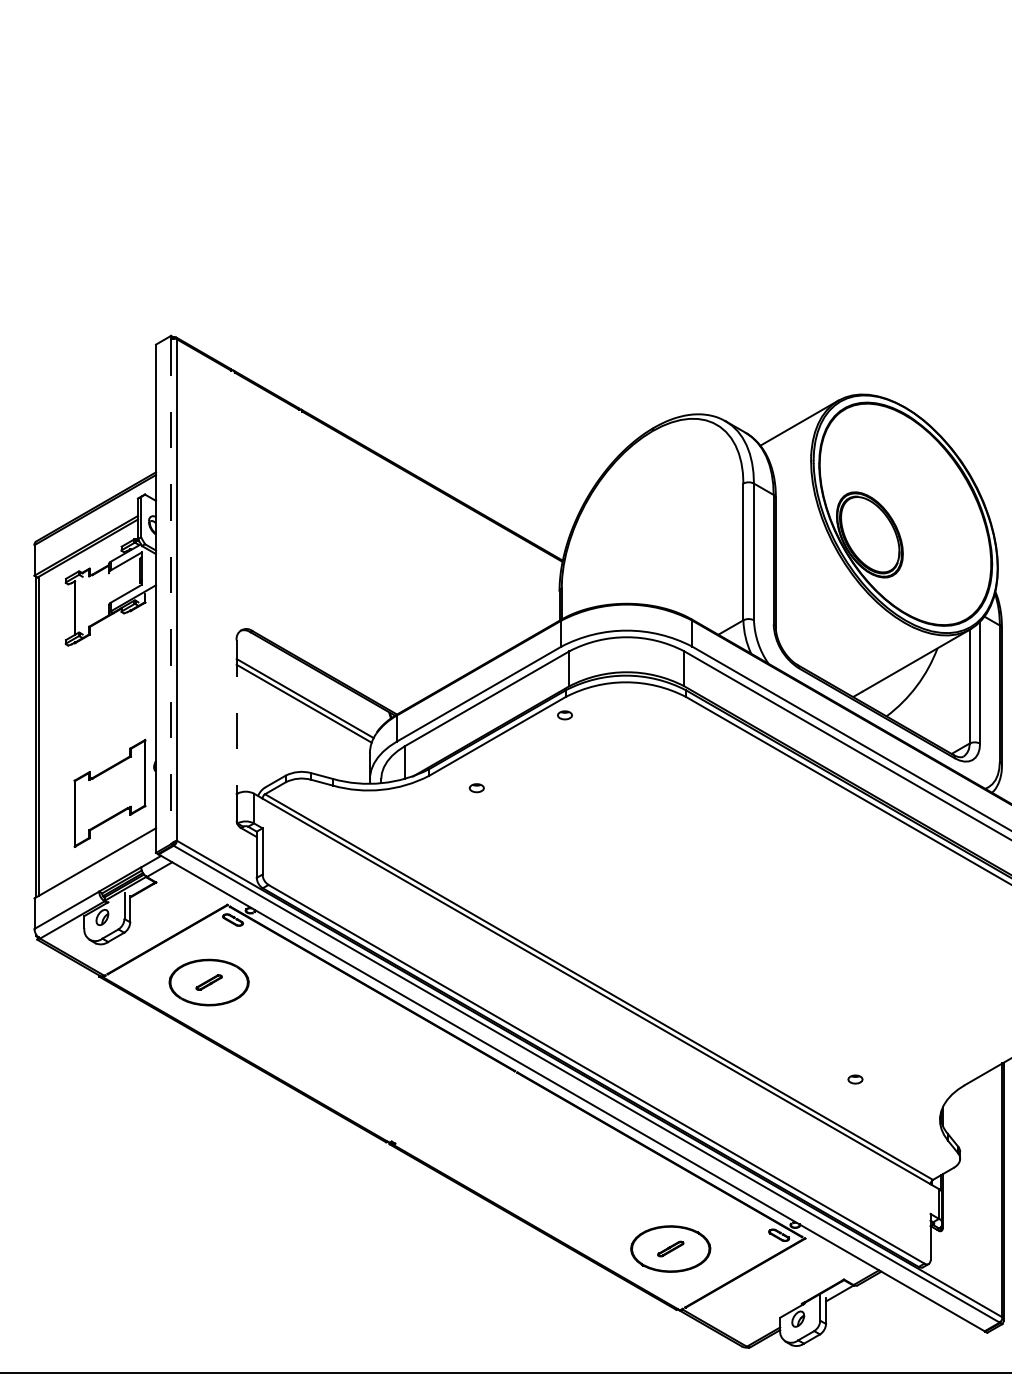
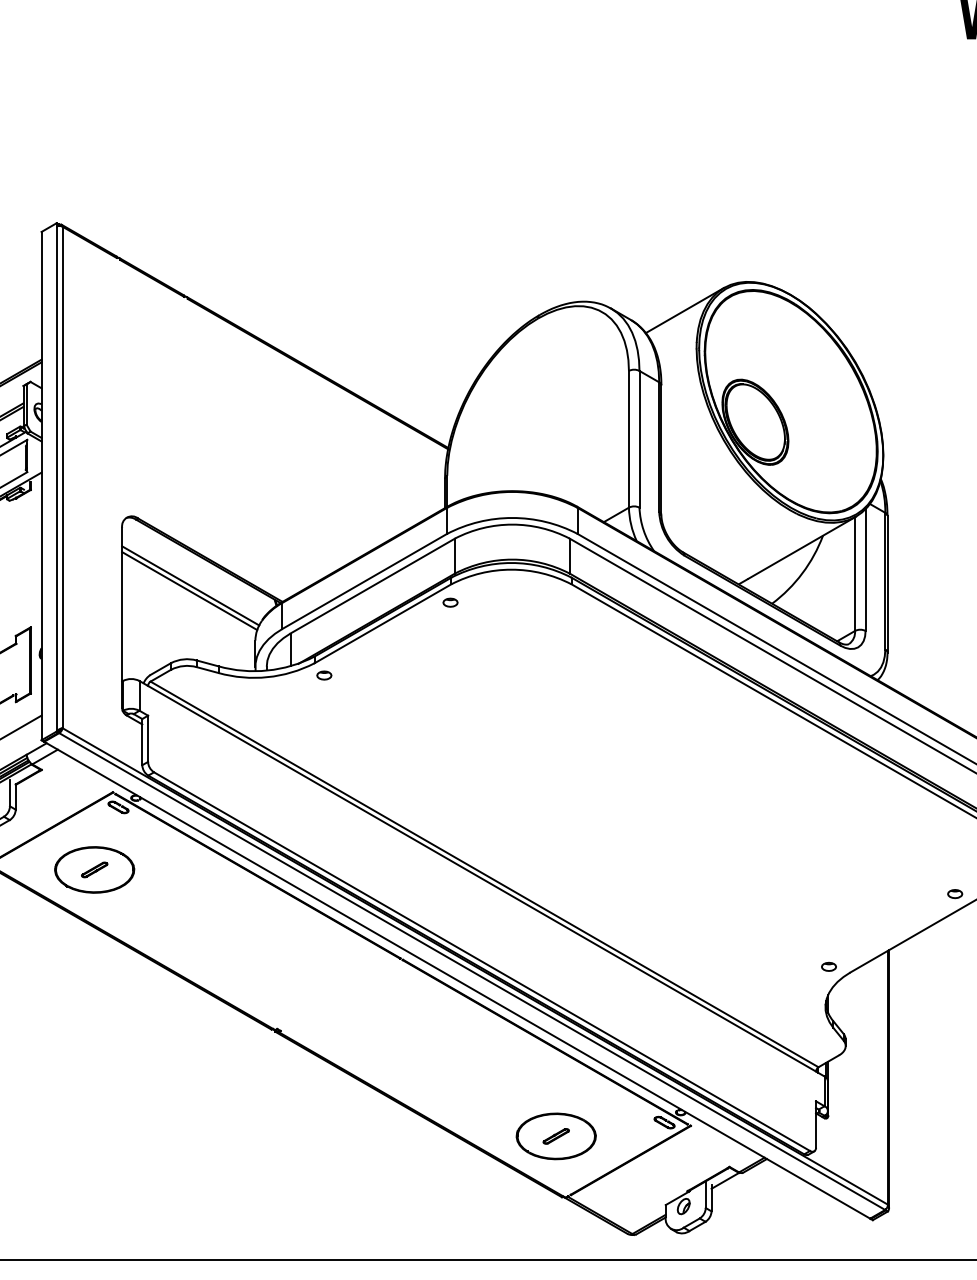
line: (171, 592) -> (57, 479), dashed -> solid
line: (236, 731) -> (122, 618), dashed -> solid
part: (476, 788) -> (324, 675), moved
part: (855, 1079) -> (829, 966), moved

